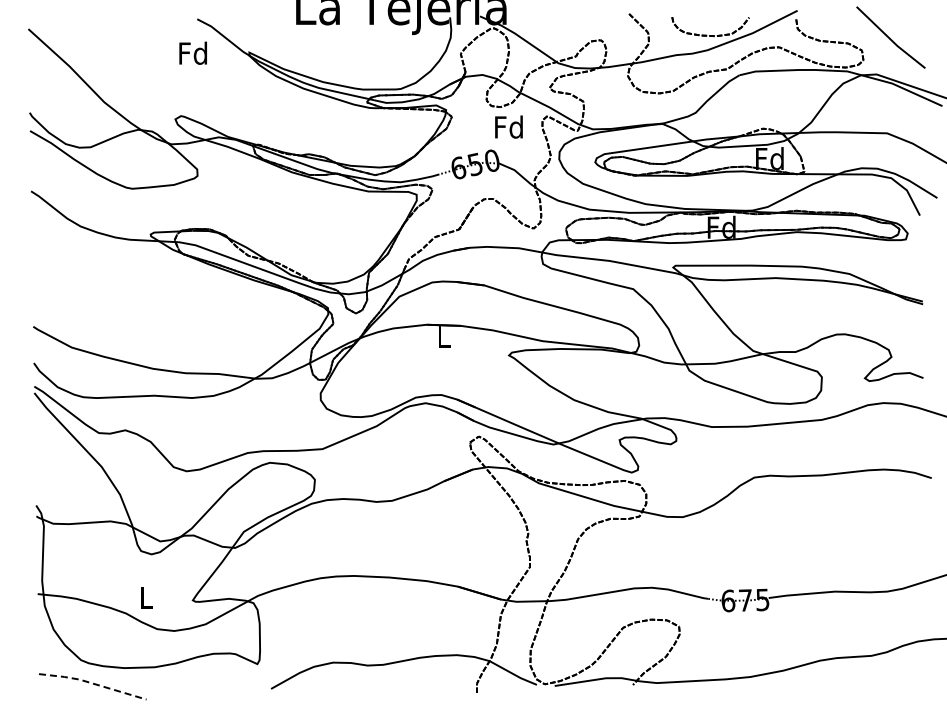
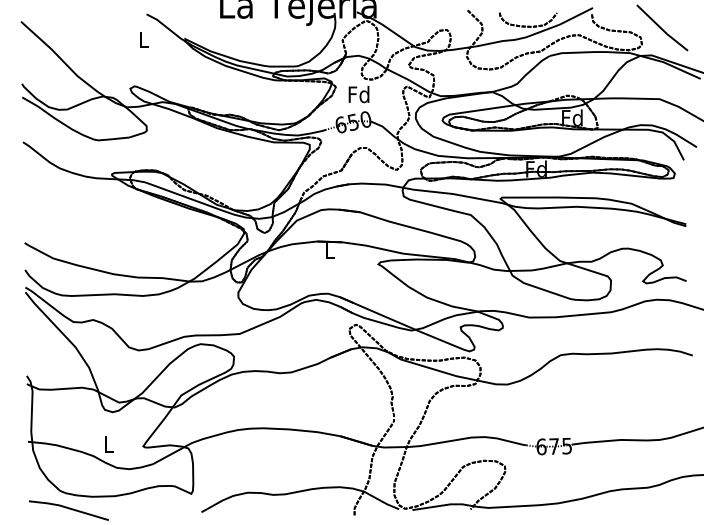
text: (192, 52) -> (143, 39), Fd -> L
text: (508, 126) -> (358, 94), moved
line: (92, 683) -> (68, 508), dashed -> solid

